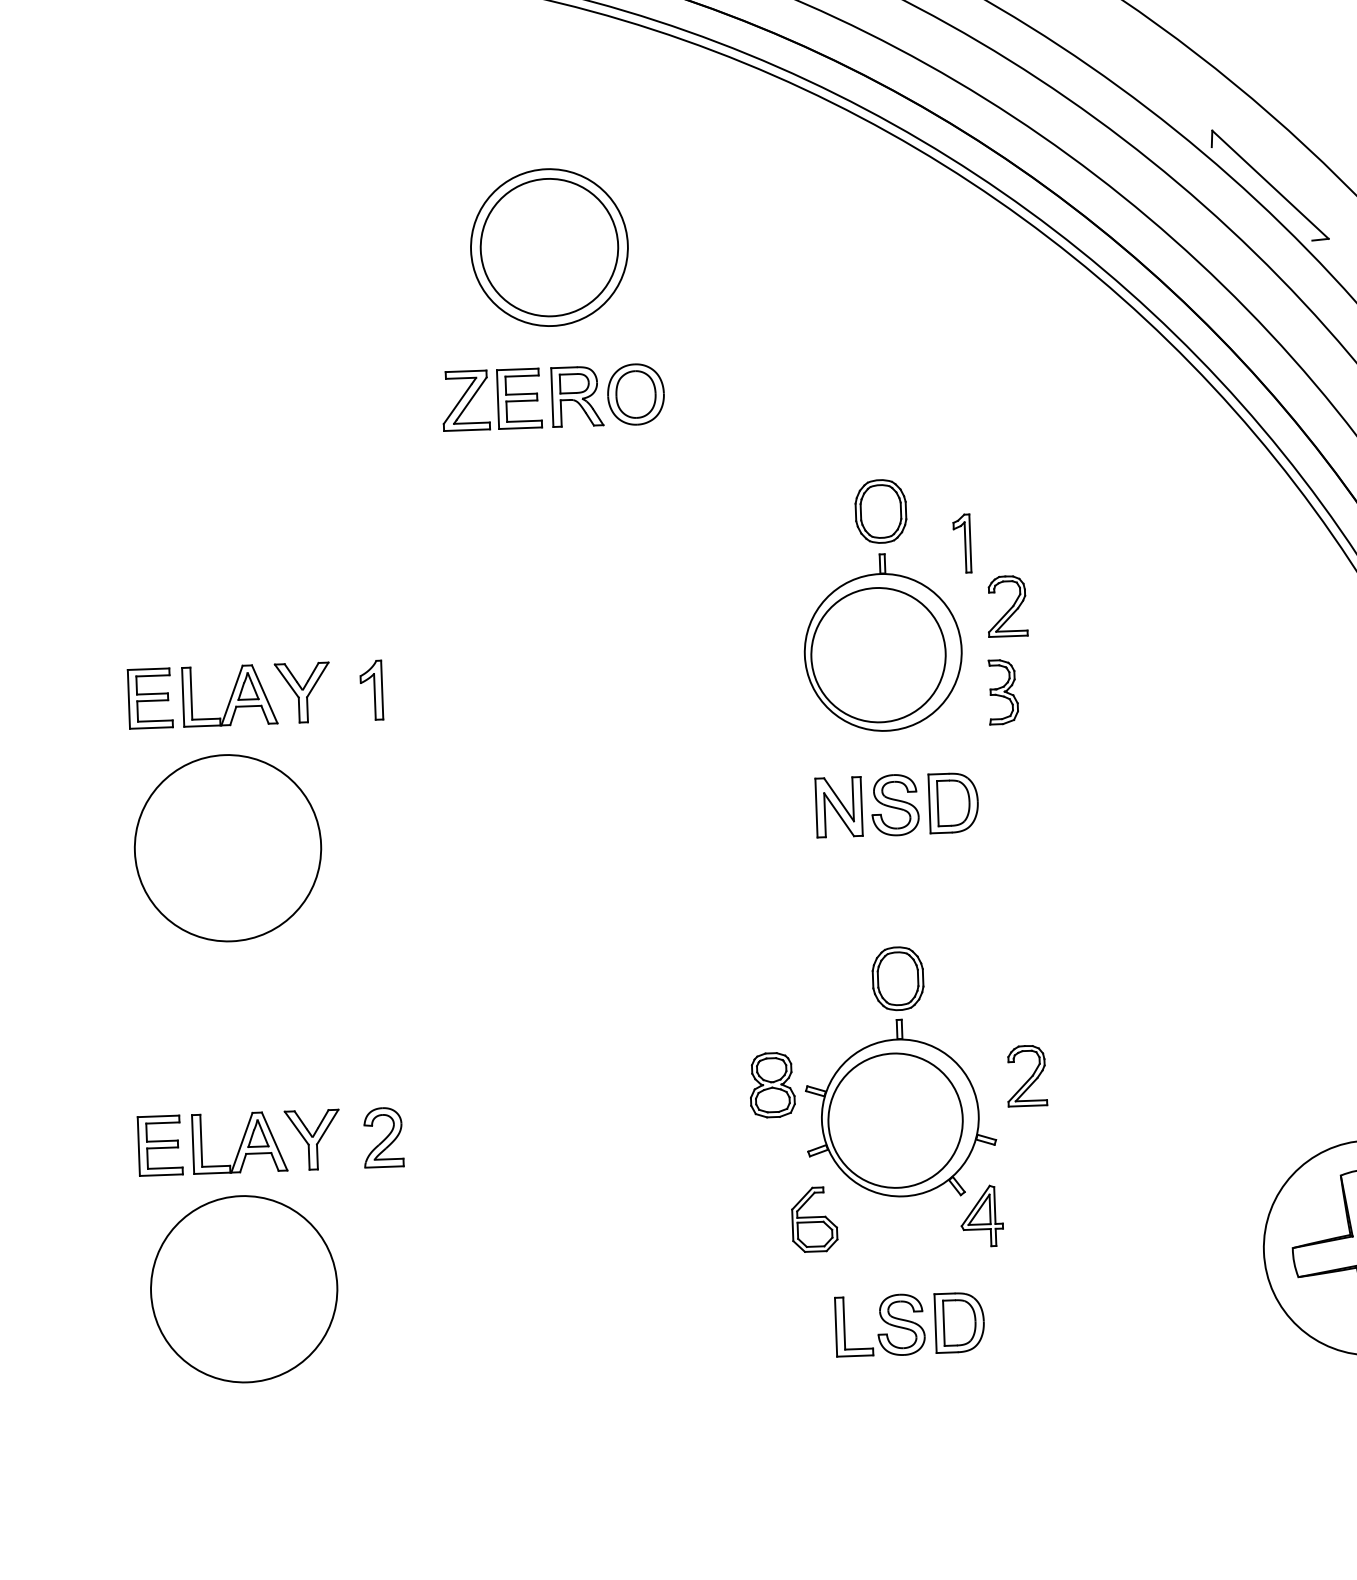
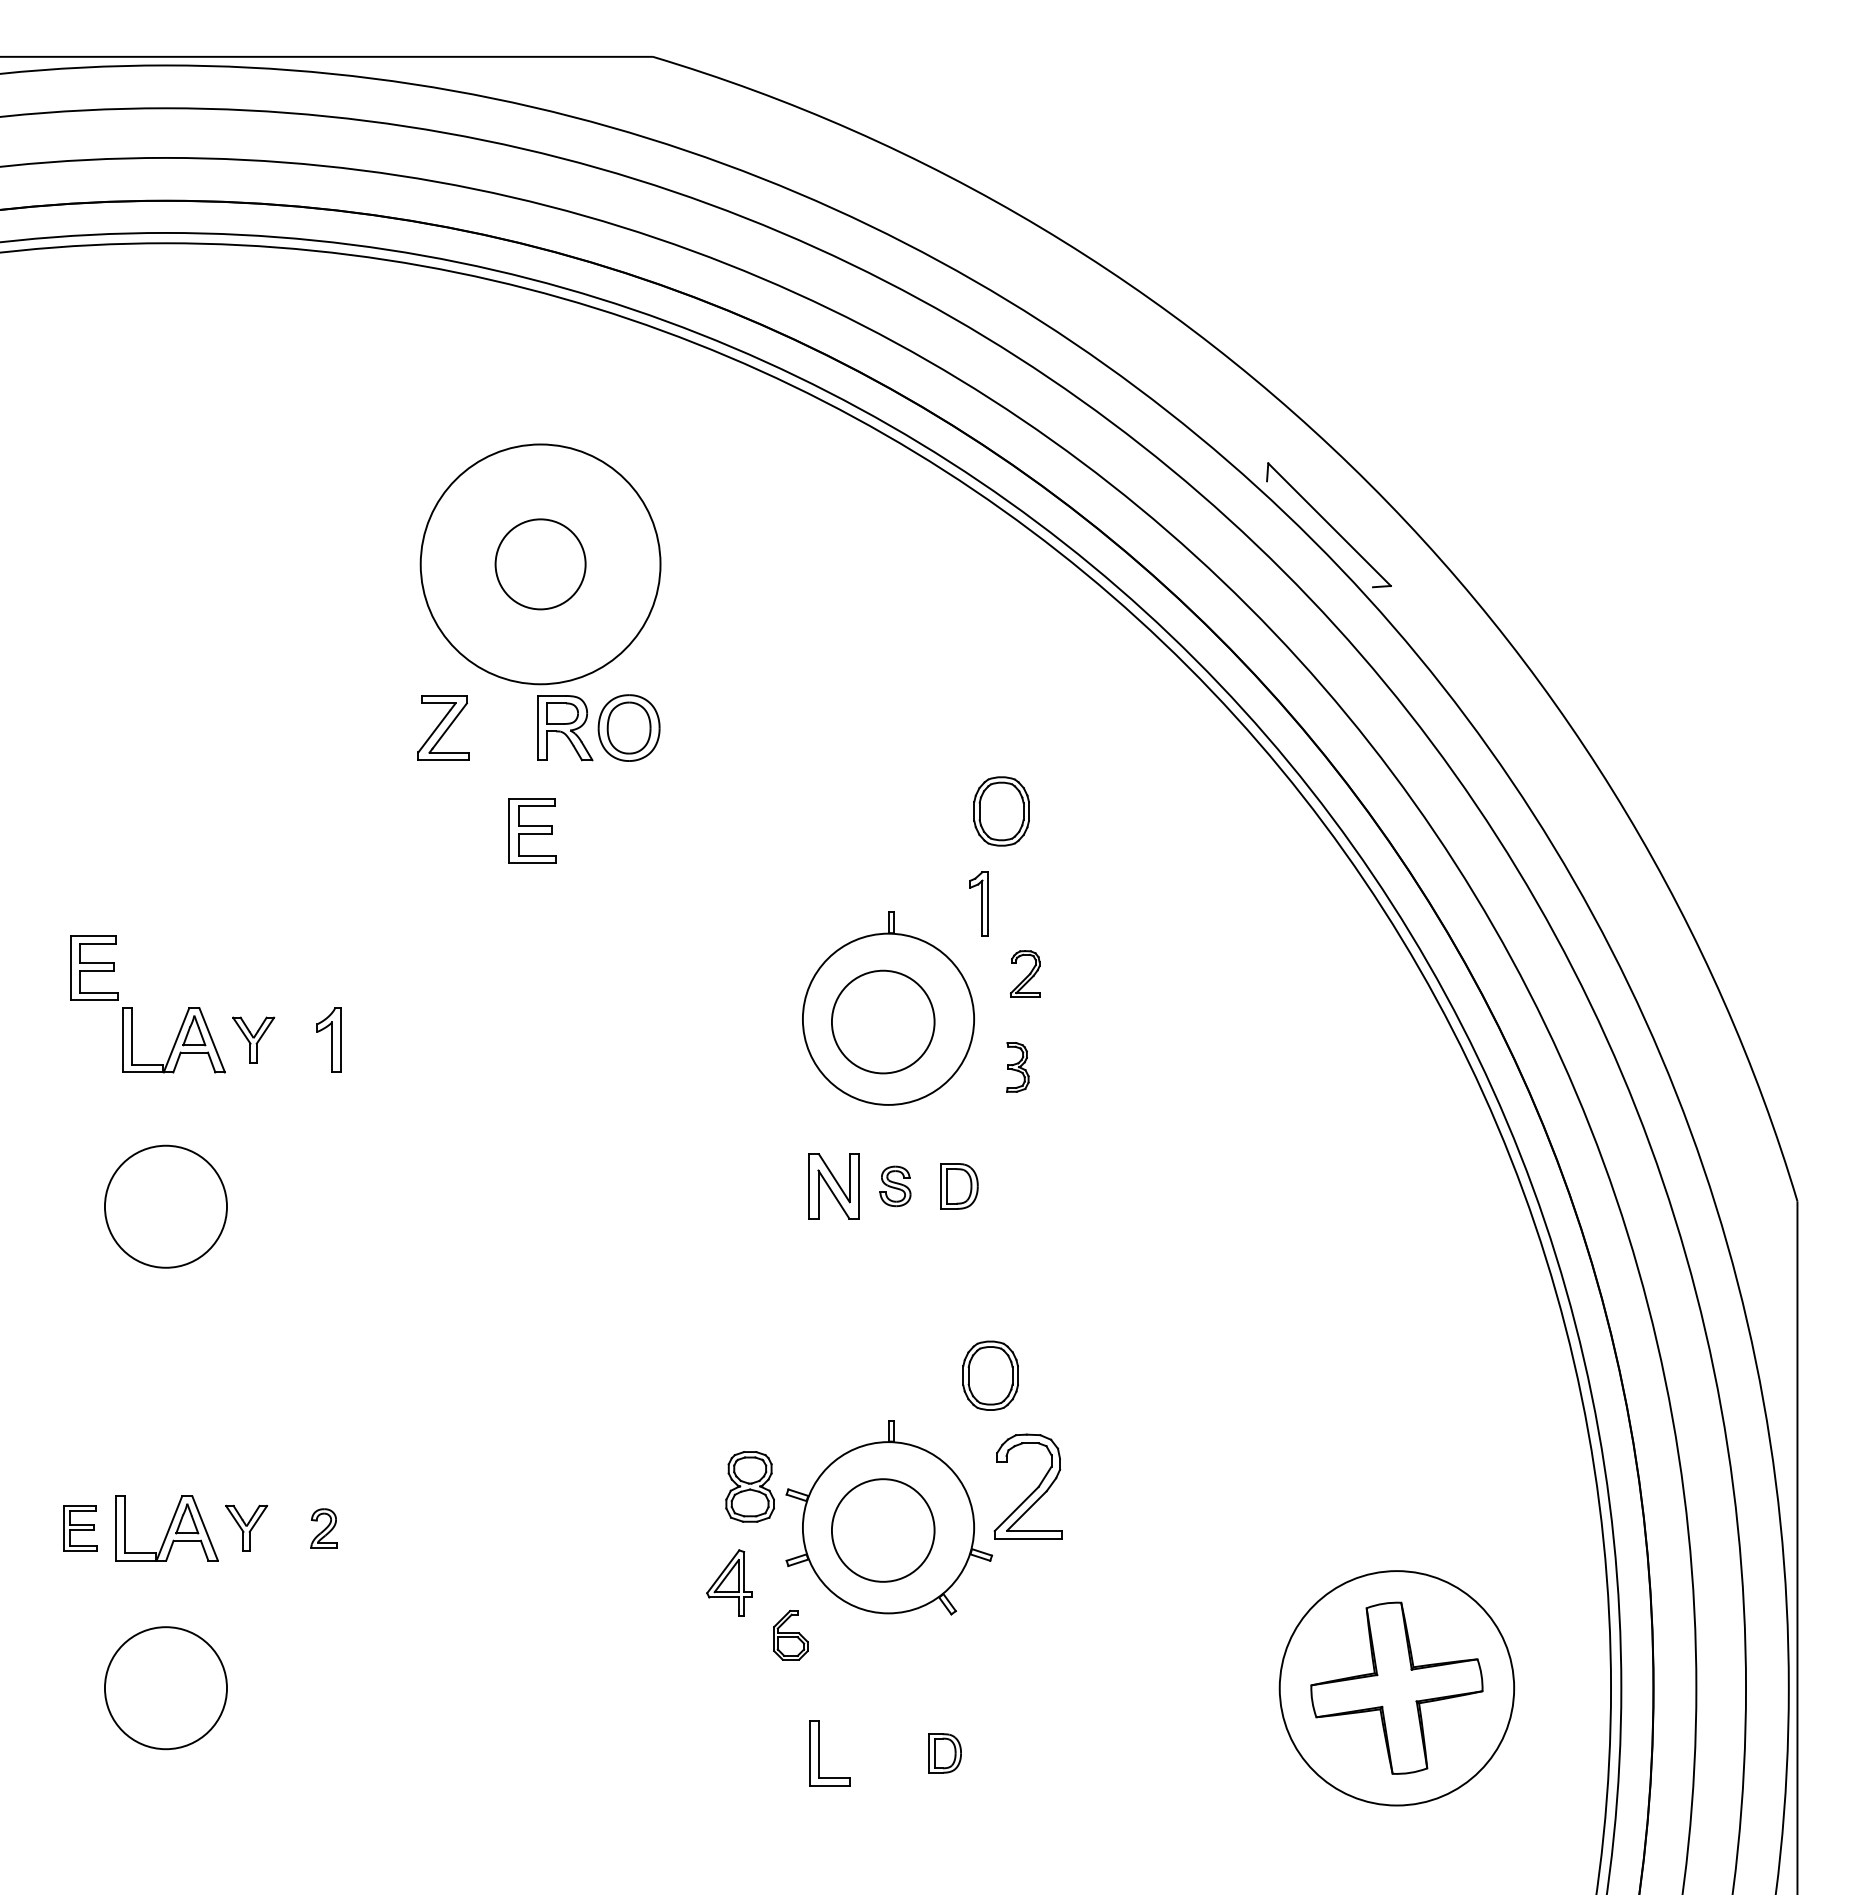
circle: (549, 247) -> (540, 564), size x0.6
circle: (549, 247) -> (540, 564), size x1.4
part: (519, 398) -> (532, 830), moved
part: (880, 511) -> (1001, 811), moved
part: (1007, 605) -> (1025, 973), size x0.7
circle: (877, 654) -> (882, 1021), size x0.7
part: (302, 692) -> (253, 1039), size x0.7
part: (1002, 692) -> (1017, 1067), size x0.7
part: (150, 697) -> (94, 967), moved
part: (953, 803) -> (959, 1186), size x0.7
part: (895, 805) -> (895, 1186), size x0.6
circle: (227, 848) -> (165, 1206), size x0.6
part: (897, 978) -> (990, 1375), moved
part: (1026, 1075) -> (1027, 1486), size x1.6
circle: (894, 1120) -> (882, 1530), size x0.7
part: (383, 1137) -> (323, 1528), size x0.6
part: (312, 1140) -> (246, 1528), size x0.7
part: (160, 1145) -> (80, 1528), size x0.7
part: (981, 1215) -> (729, 1582), moved
part: (814, 1219) -> (790, 1635), size x0.7
circle: (243, 1288) -> (165, 1687), size x0.6
part: (960, 1322) -> (945, 1753), size x0.6
part: (901, 1324) -> (881, 1753), removed

